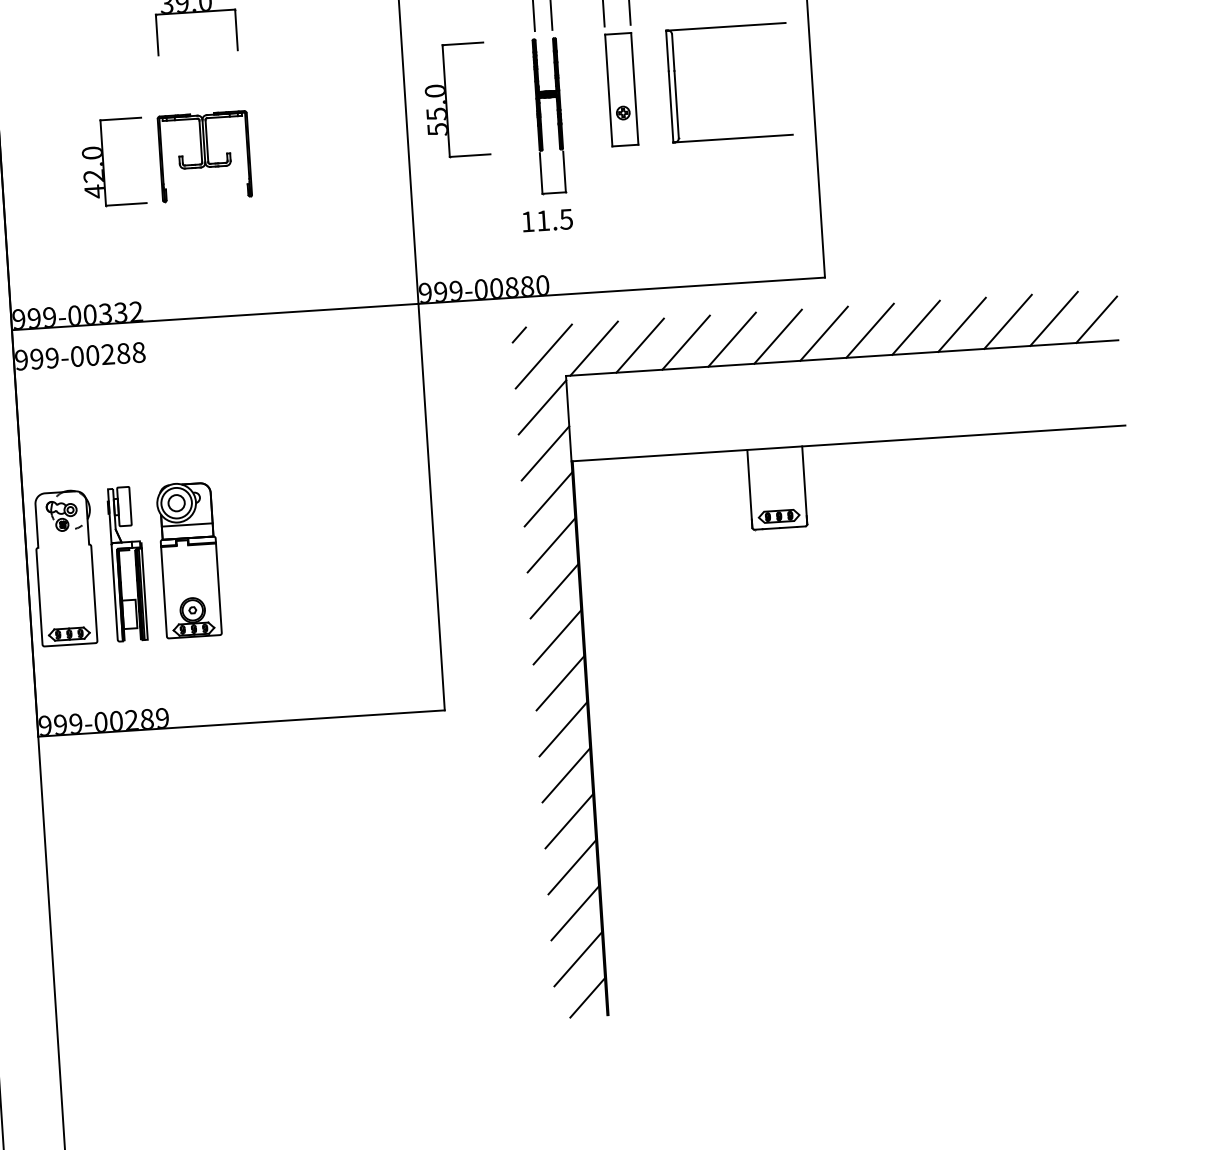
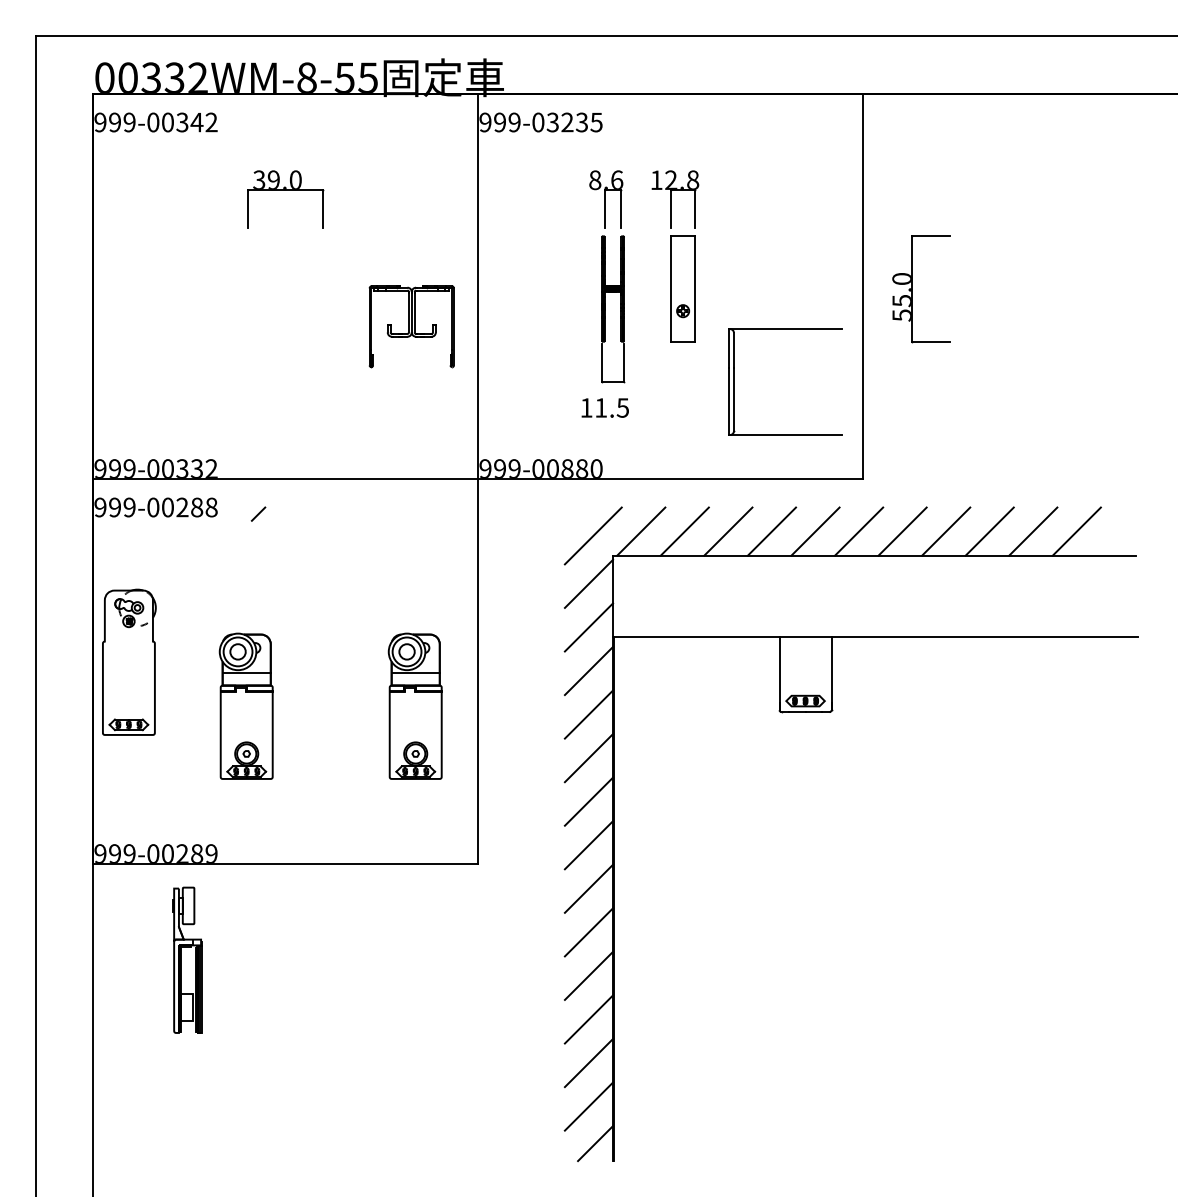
part: (675, 85) -> (734, 381), moved
part: (446, 101) -> (912, 289), moved
part: (204, 156) -> (411, 326), moved
part: (104, 162) -> (190, 326), removed
line: (1096, 319) -> (1116, 534), removed
line: (519, 334) -> (258, 513), moved
part: (366, 547) -> (414, 705), added
part: (126, 563) -> (187, 959), moved
part: (65, 567) -> (129, 661), moved

